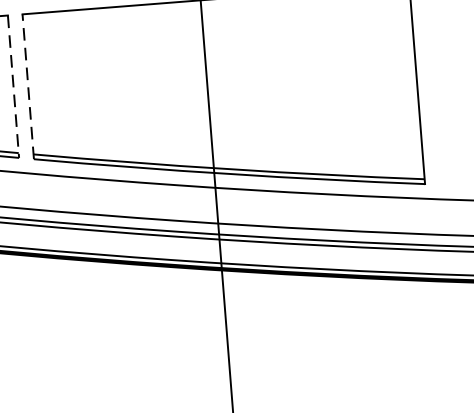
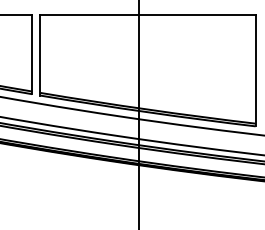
line: (28, 85) -> (40, 54), dashed -> solid
line: (14, 86) -> (32, 54), dashed -> solid

